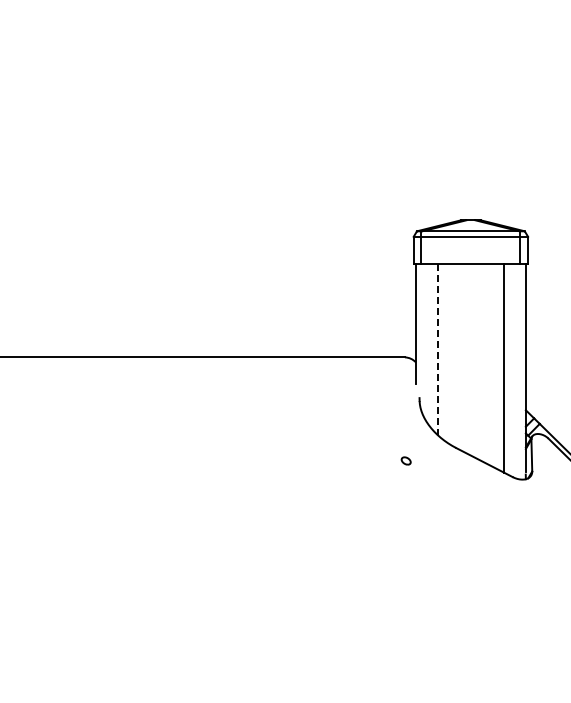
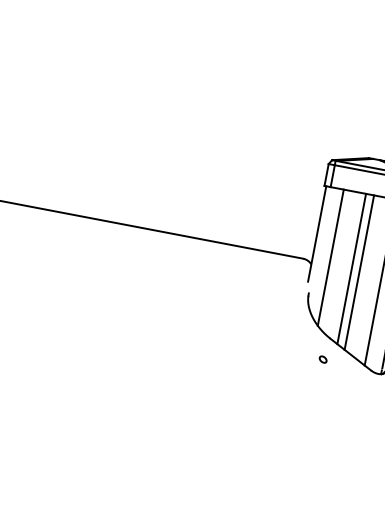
line: (437, 350) -> (330, 258), dashed -> solid
line: (465, 358) -> (351, 268), added
line: (475, 361) -> (358, 272), added
part: (405, 460) -> (322, 359), moved

